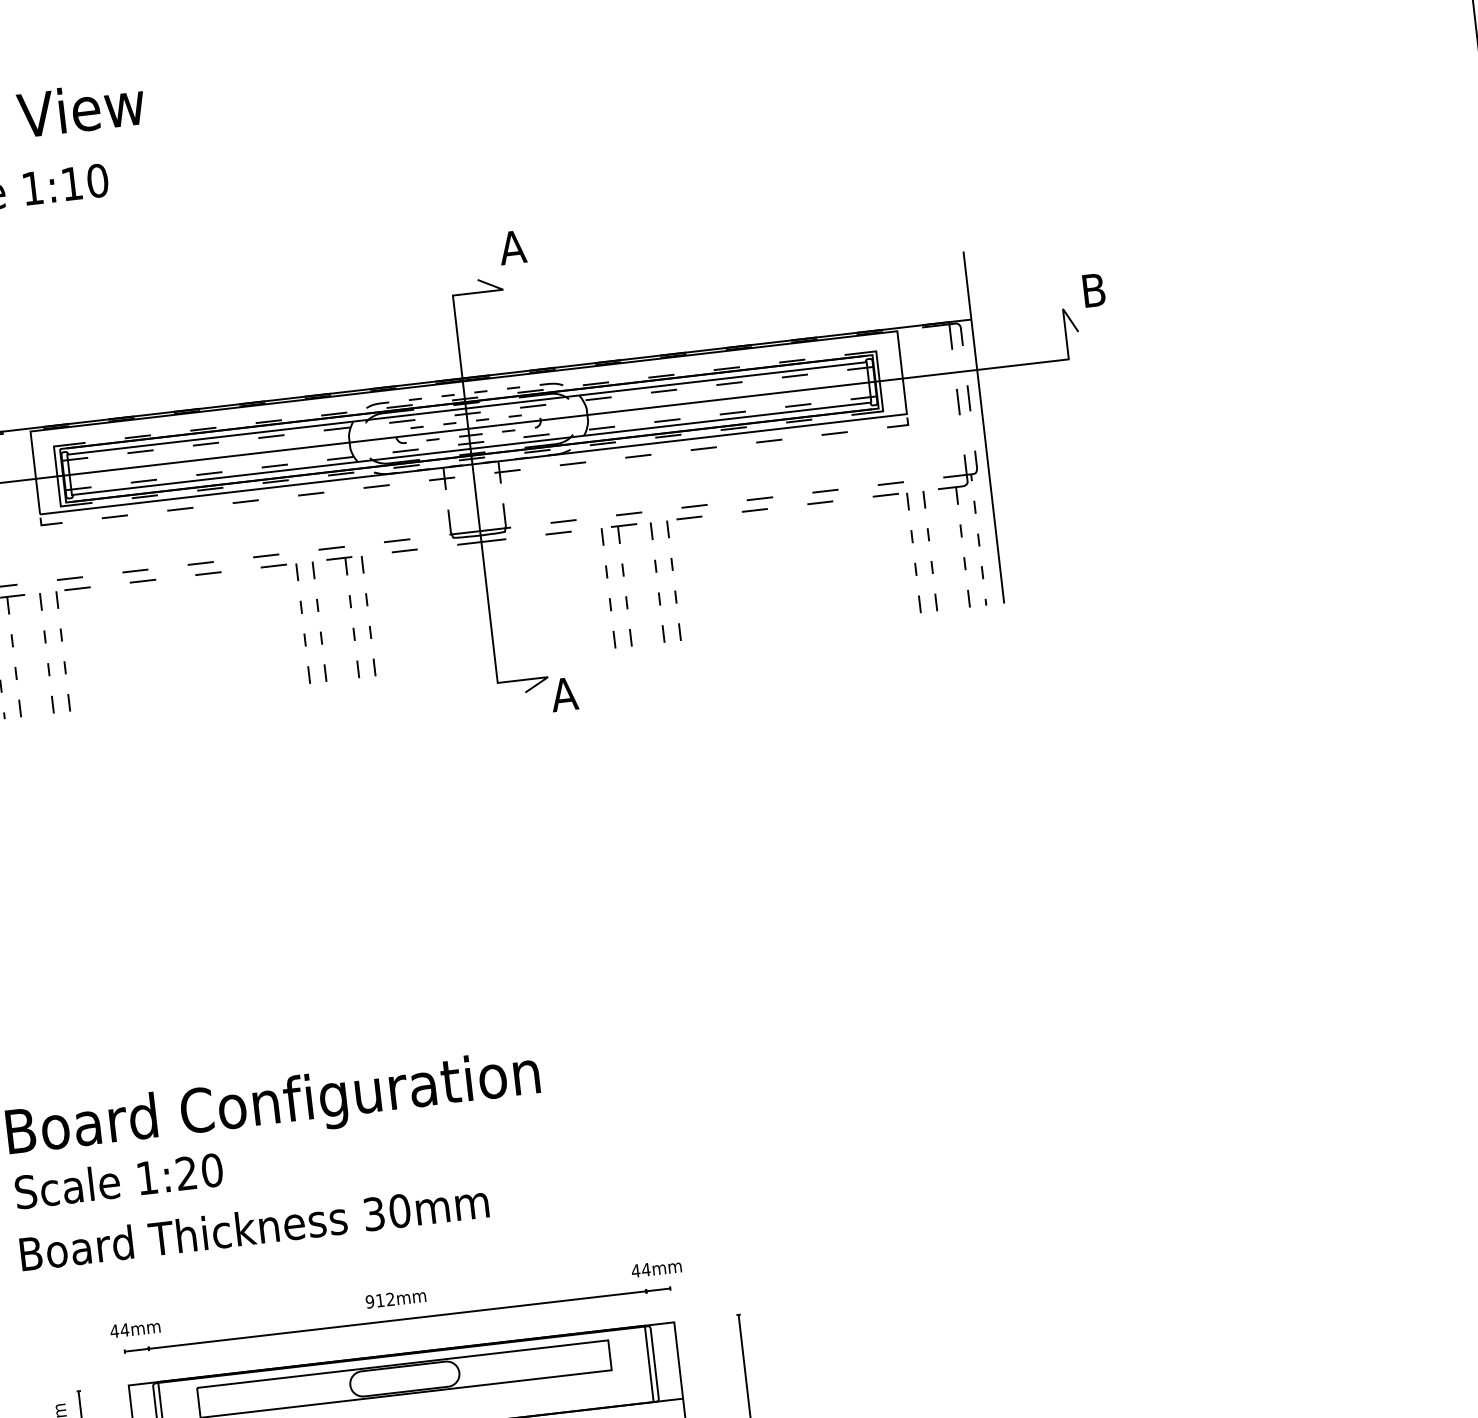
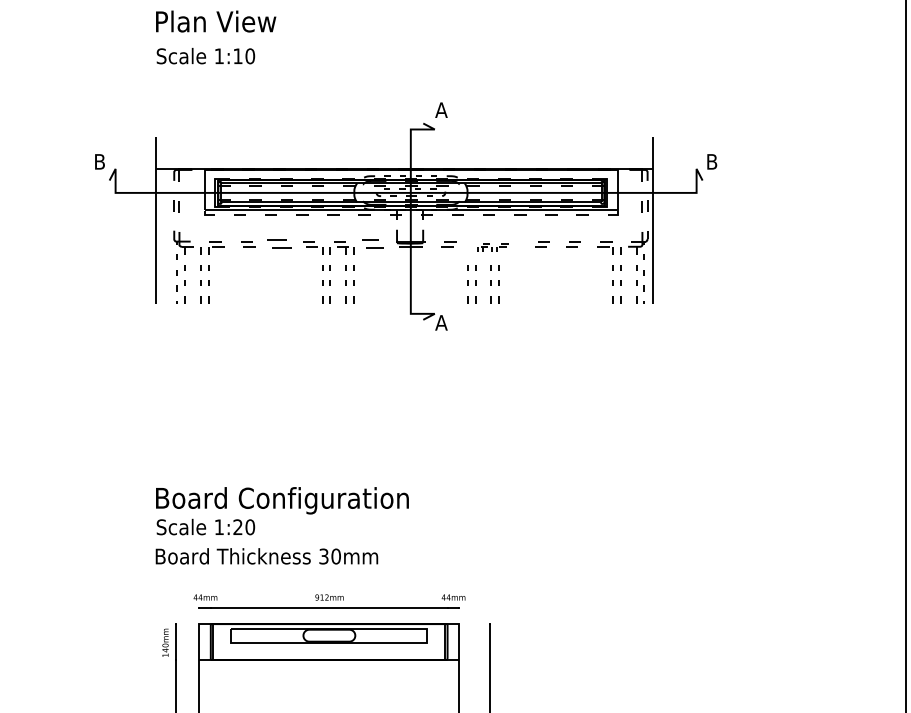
part: (653, 523) -> (492, 247), size x0.6
part: (400, 546) -> (372, 244), size x1.4
part: (204, 569) -> (279, 244), size x1.6

